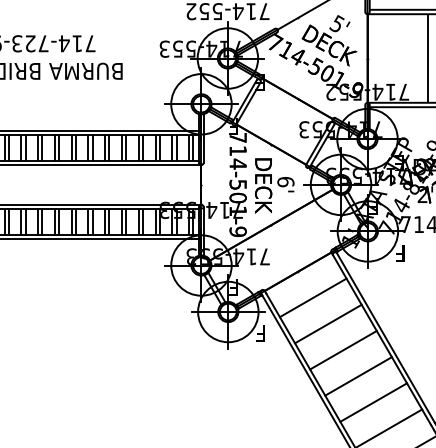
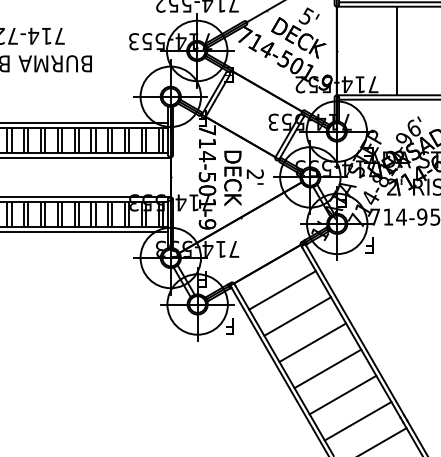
text: (285, 182) -> (254, 174), 6' -> 2'

